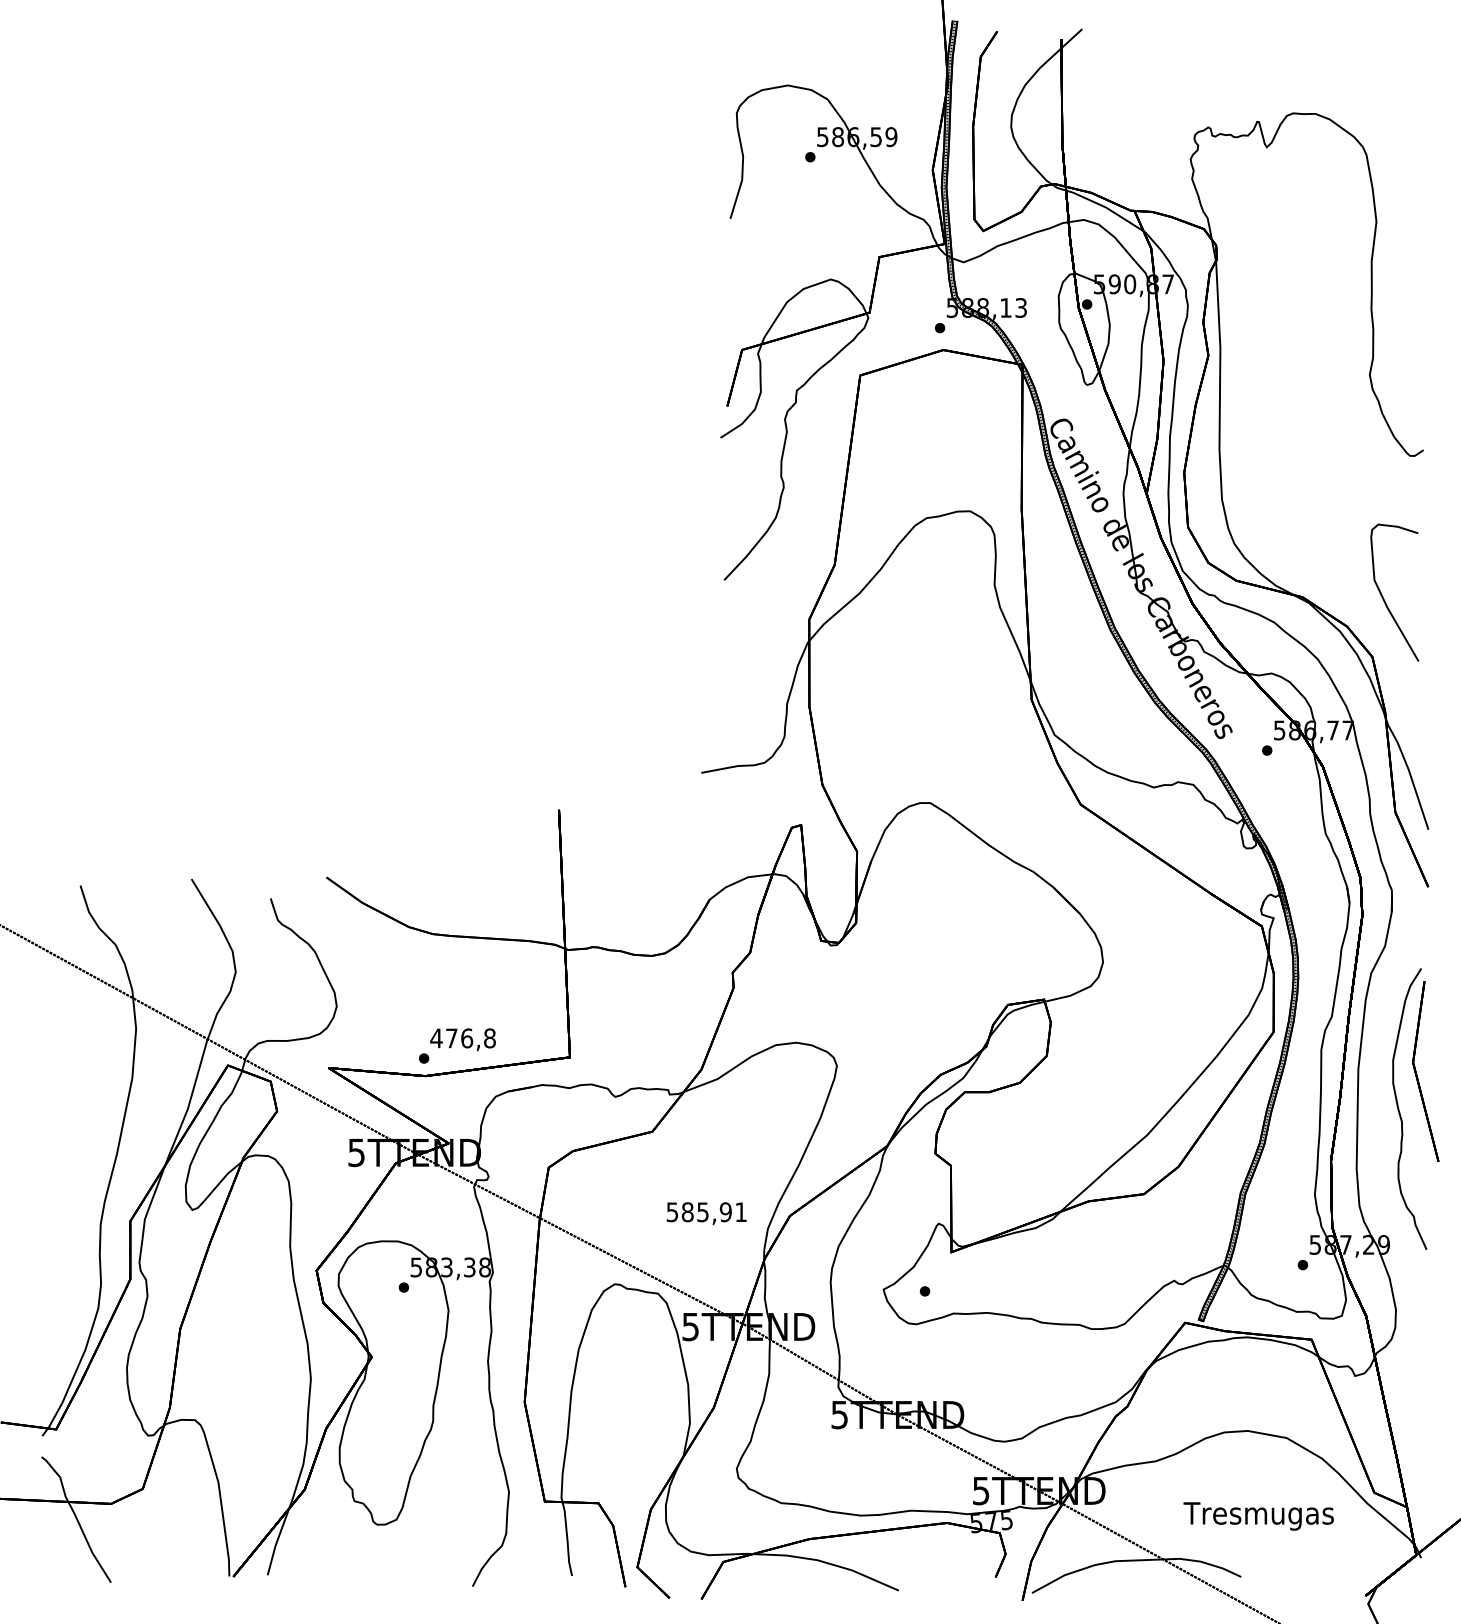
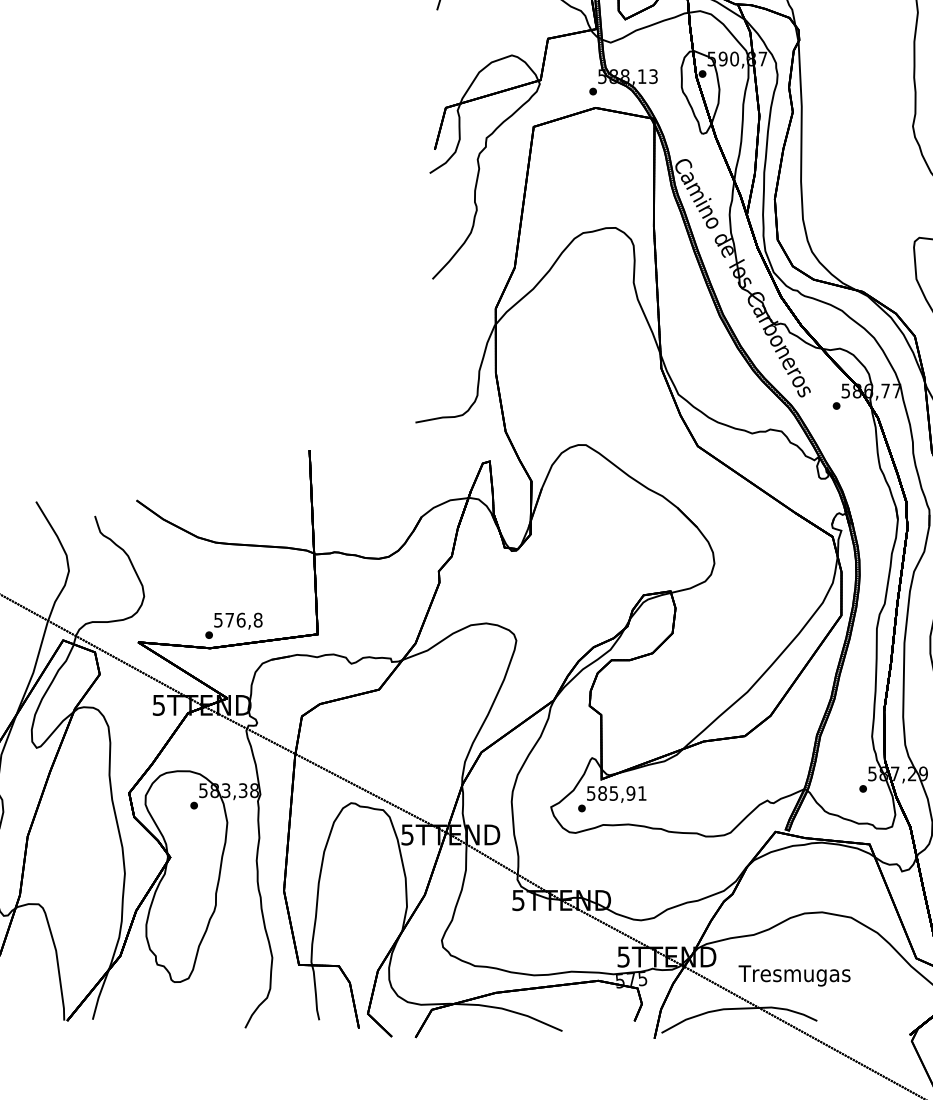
text: (436, 1038) -> (218, 620), 476,8 -> 576,8
text: (706, 1213) -> (616, 794), moved
text: (1258, 1516) -> (794, 976), moved

